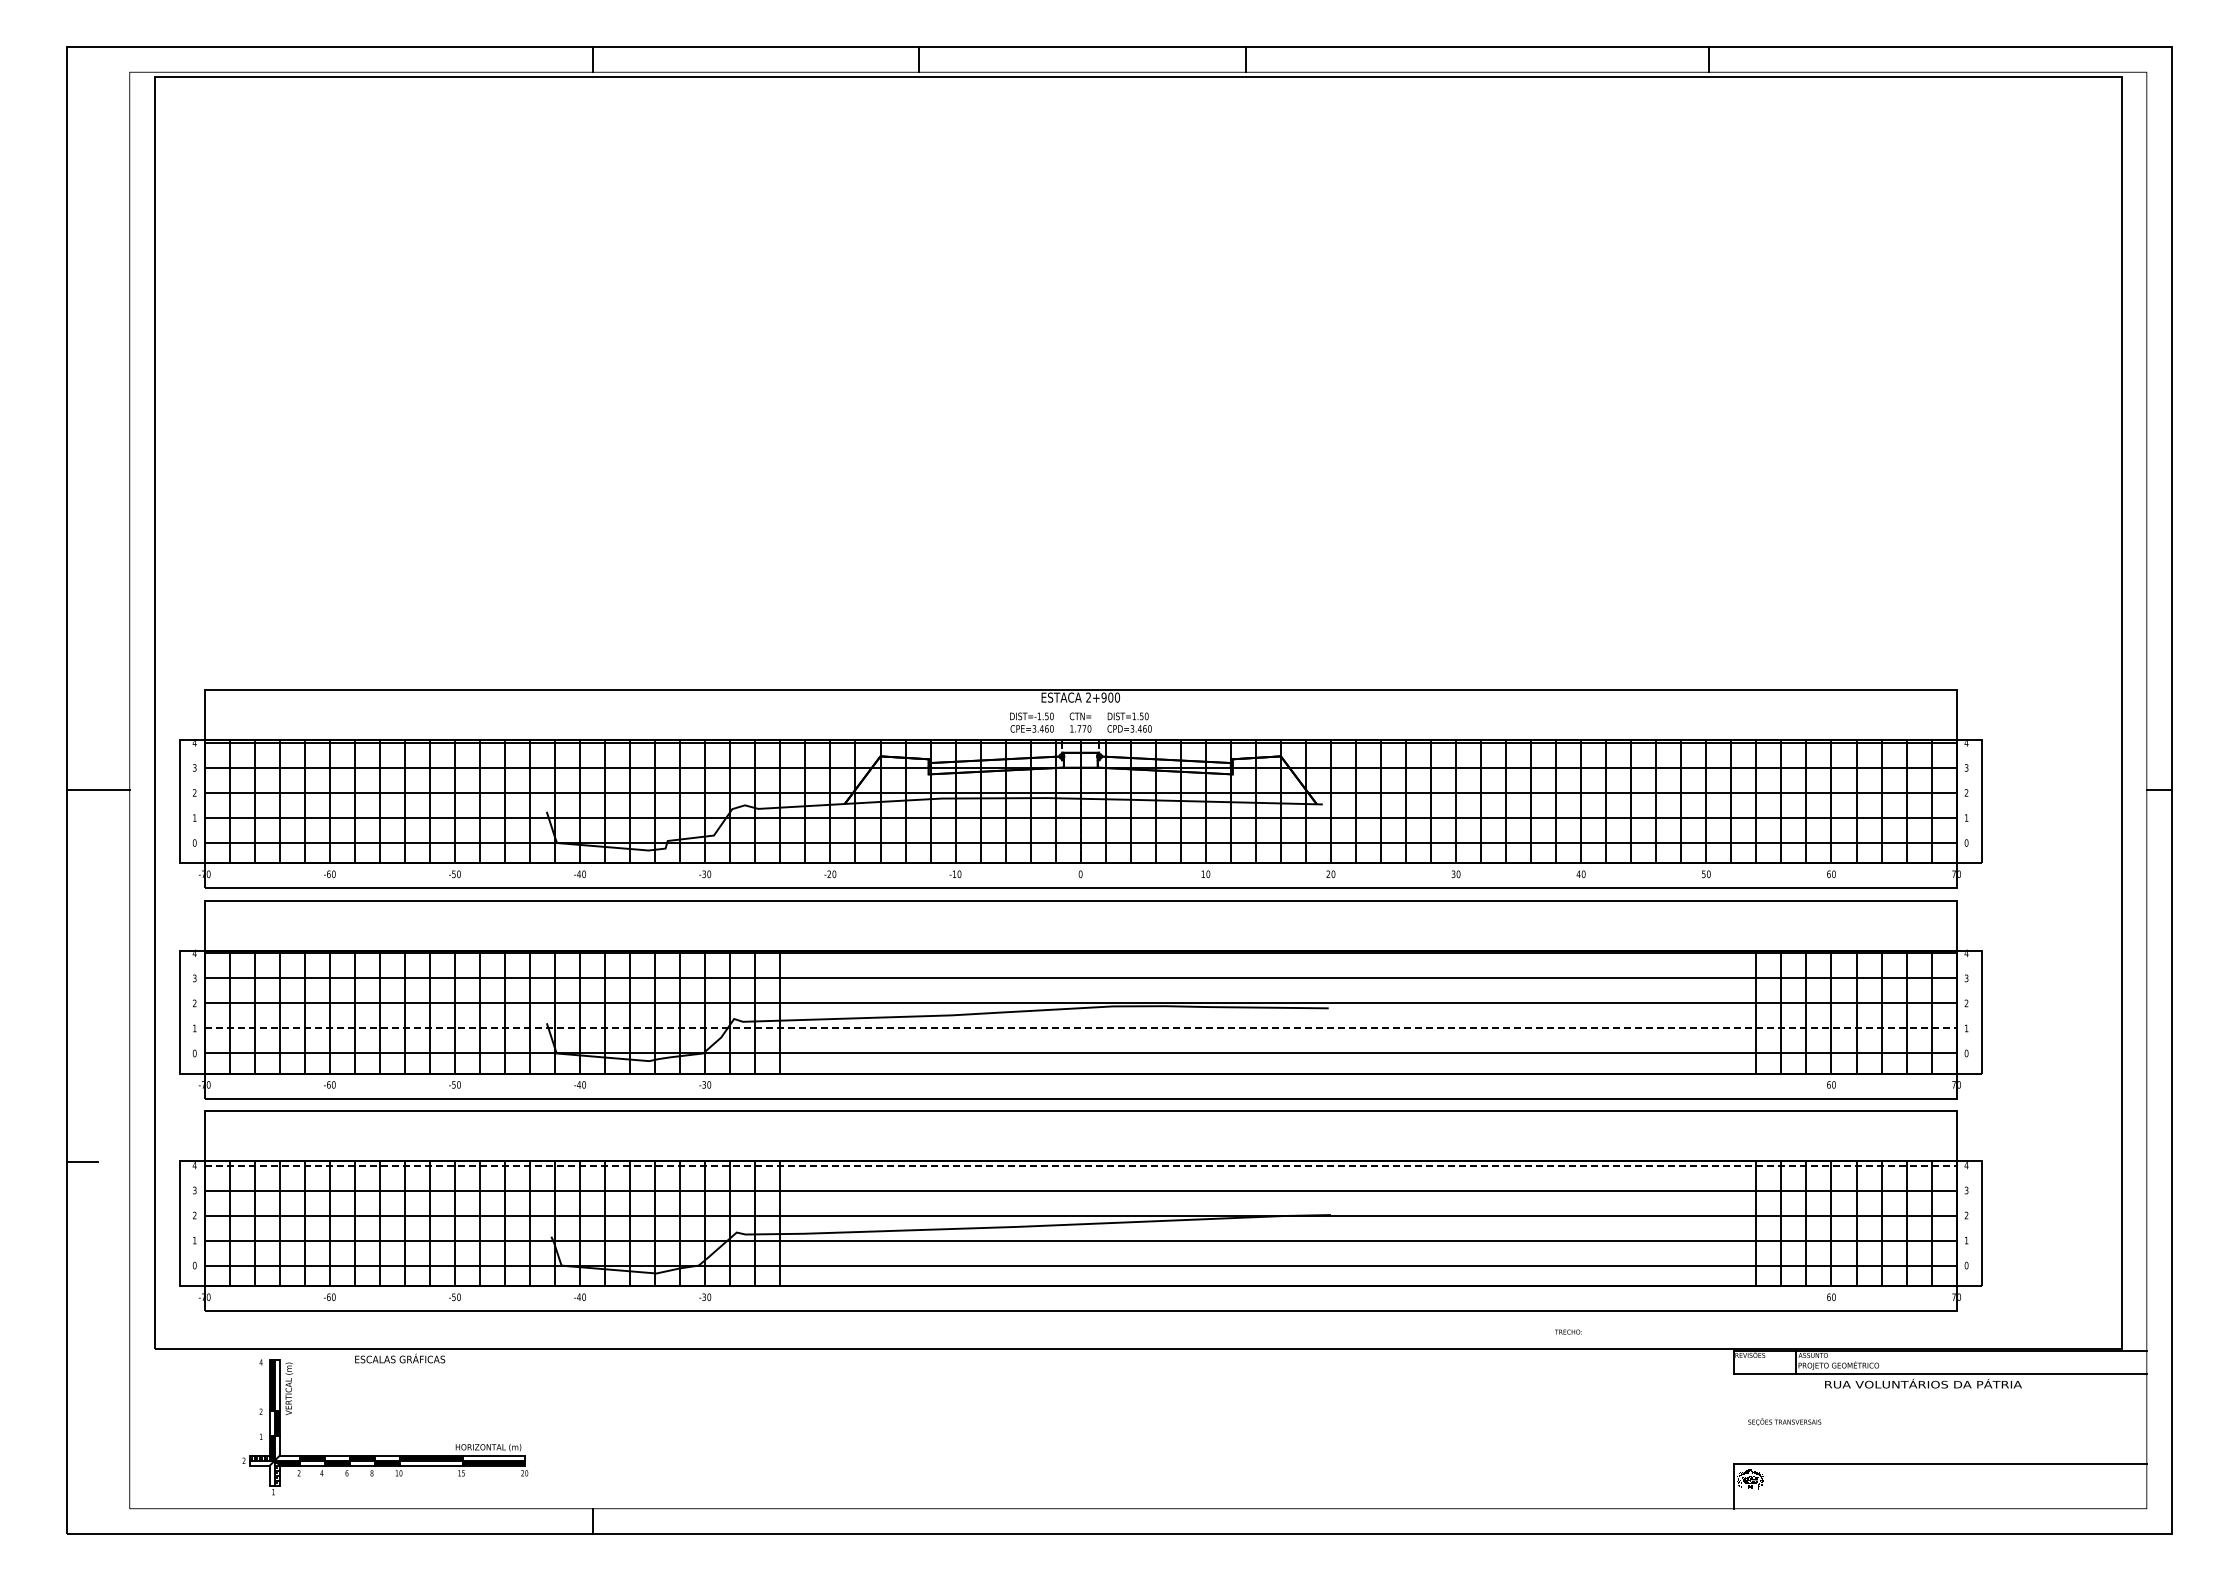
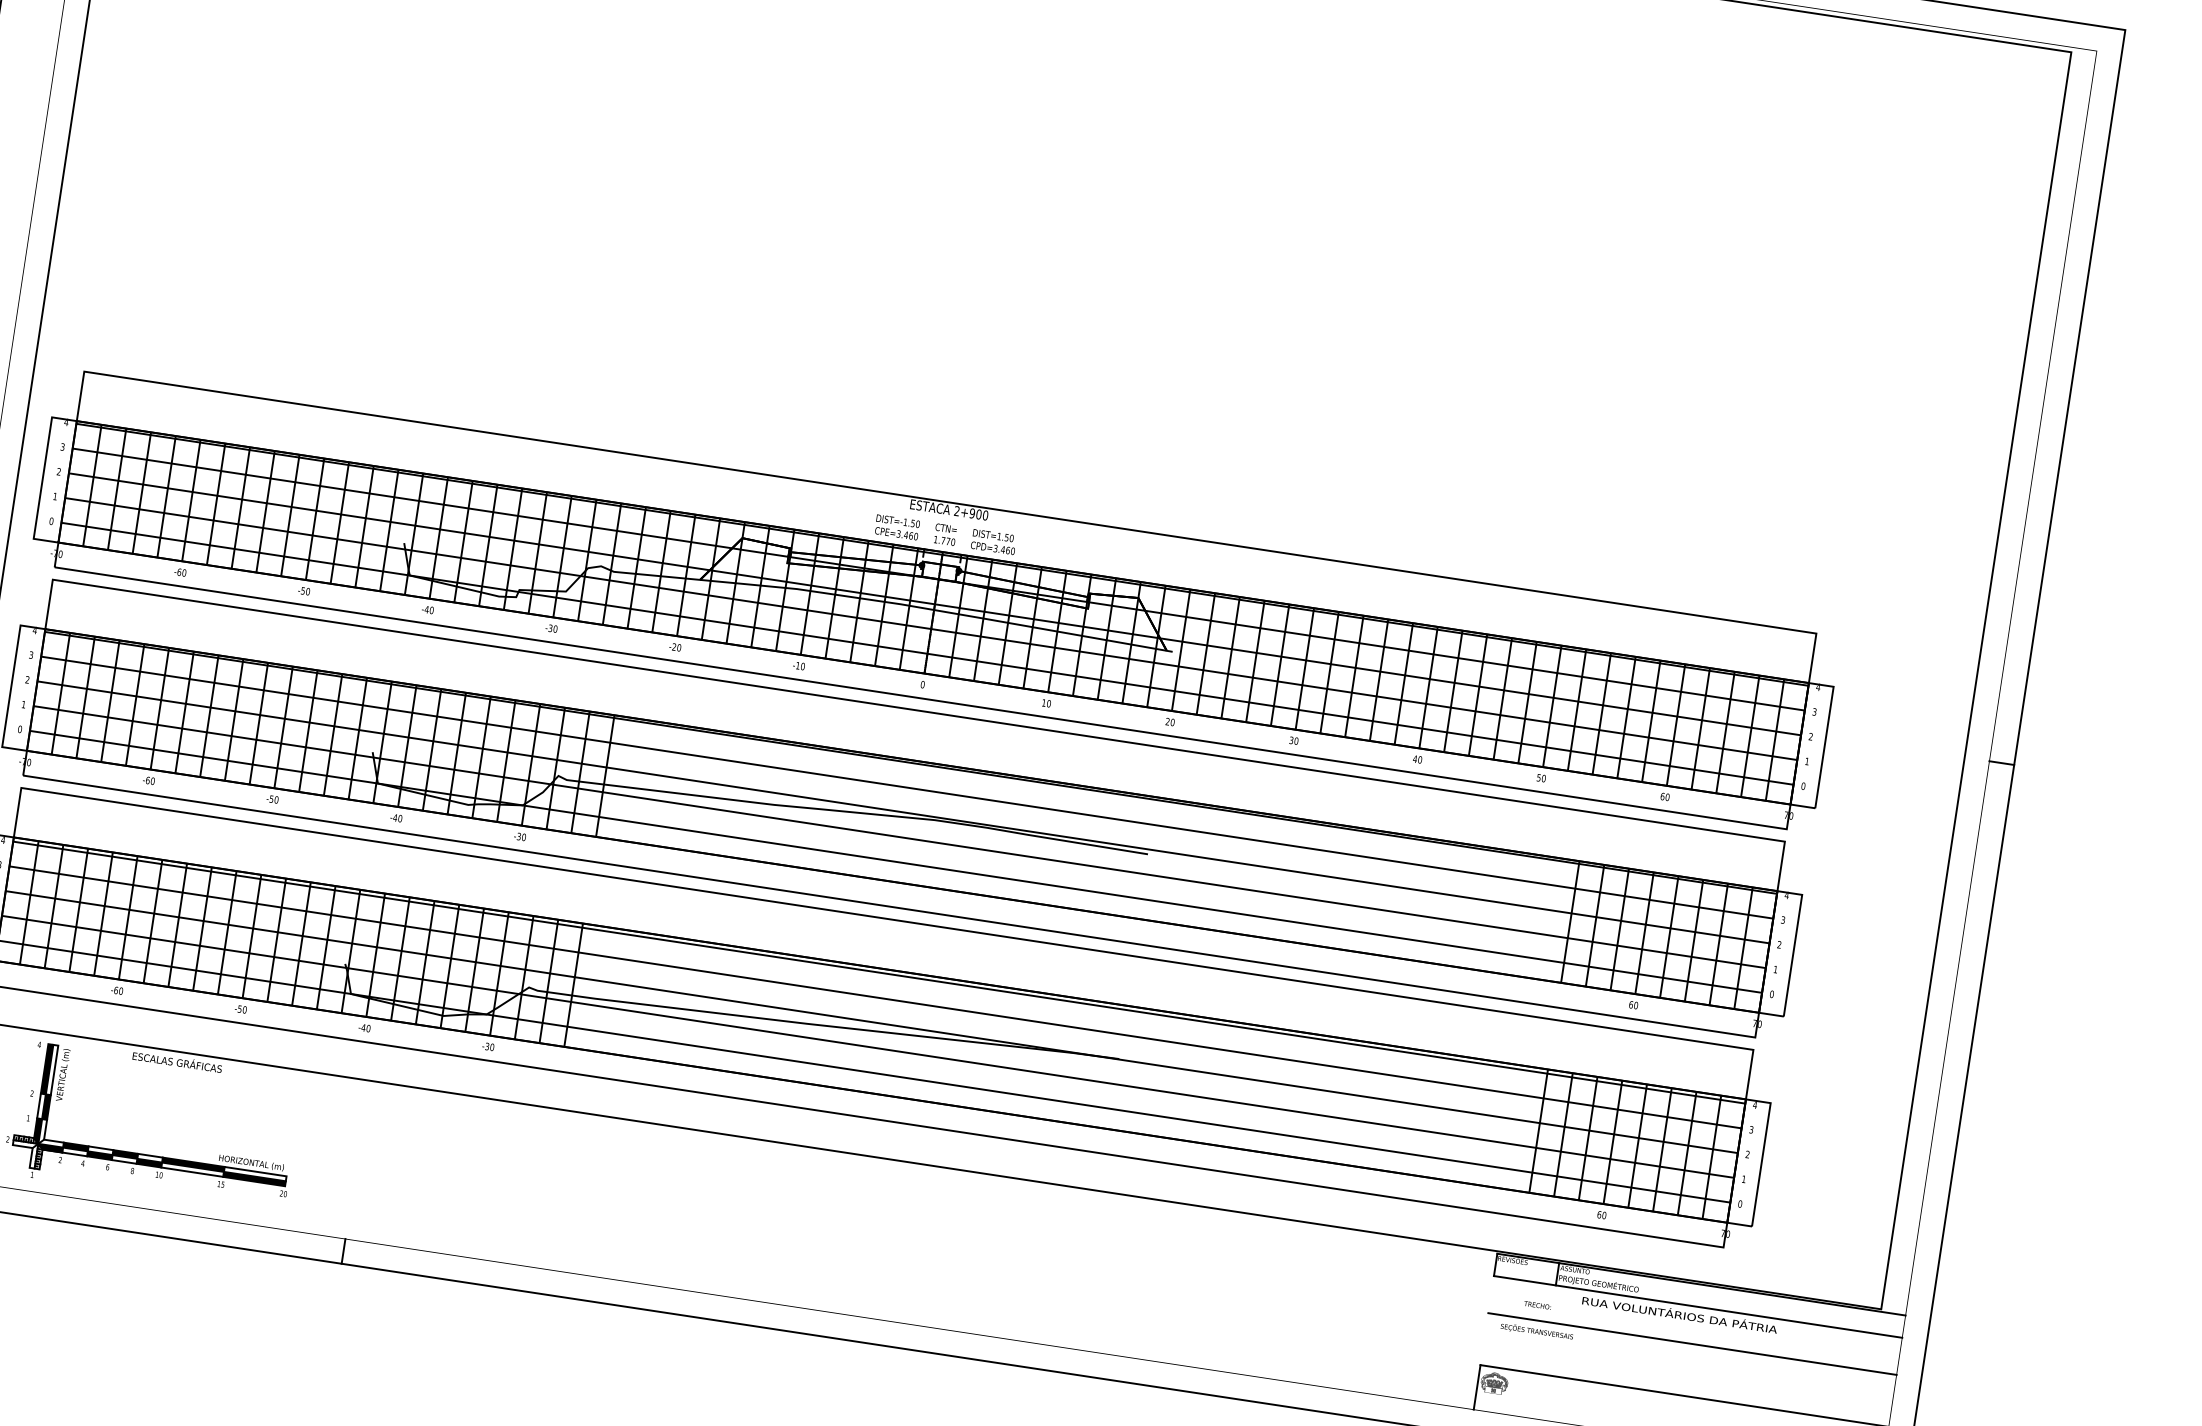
line: (1080, 1028) -> (899, 837), dashed -> solid
line: (1080, 1165) -> (879, 972), dashed -> solid
text: (1568, 1331) -> (1537, 1304), moved
line: (1939, 1411) -> (1691, 1344), added

